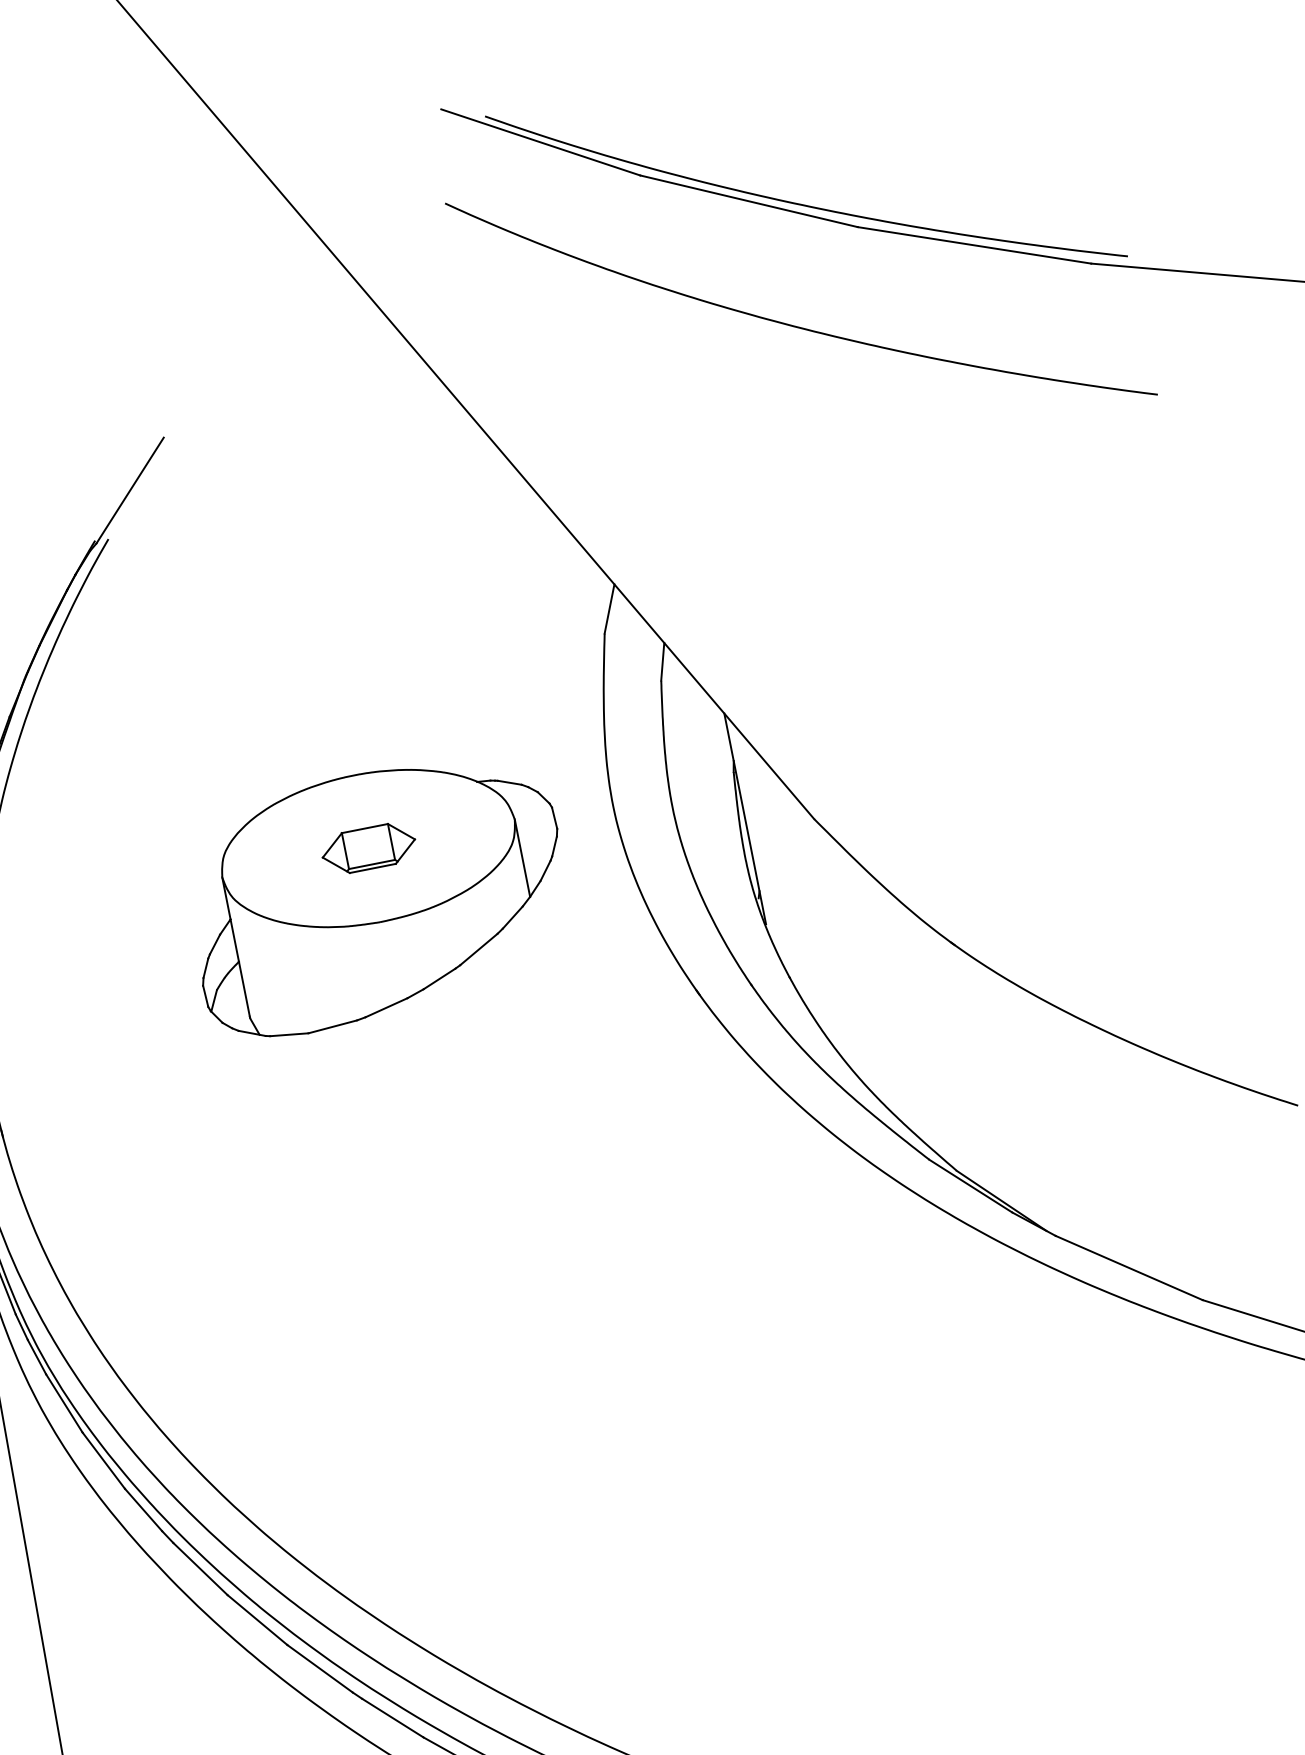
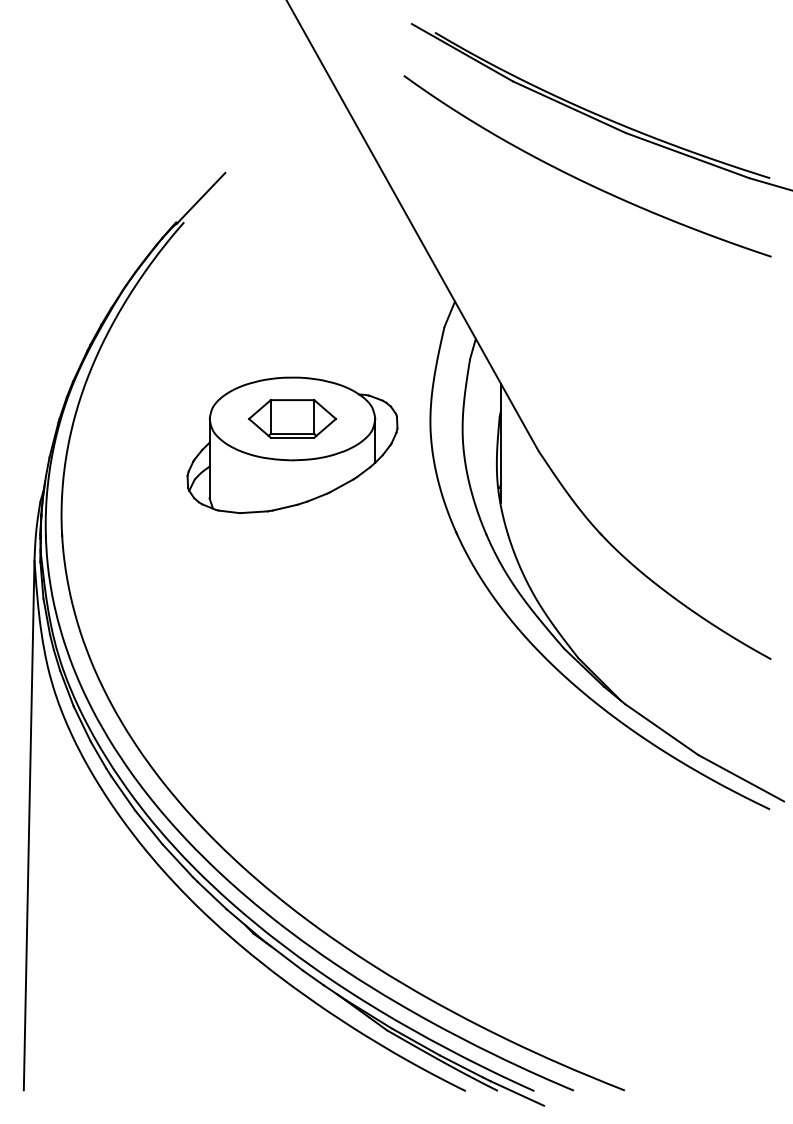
part: (368, 847) -> (292, 418), size x1.67

